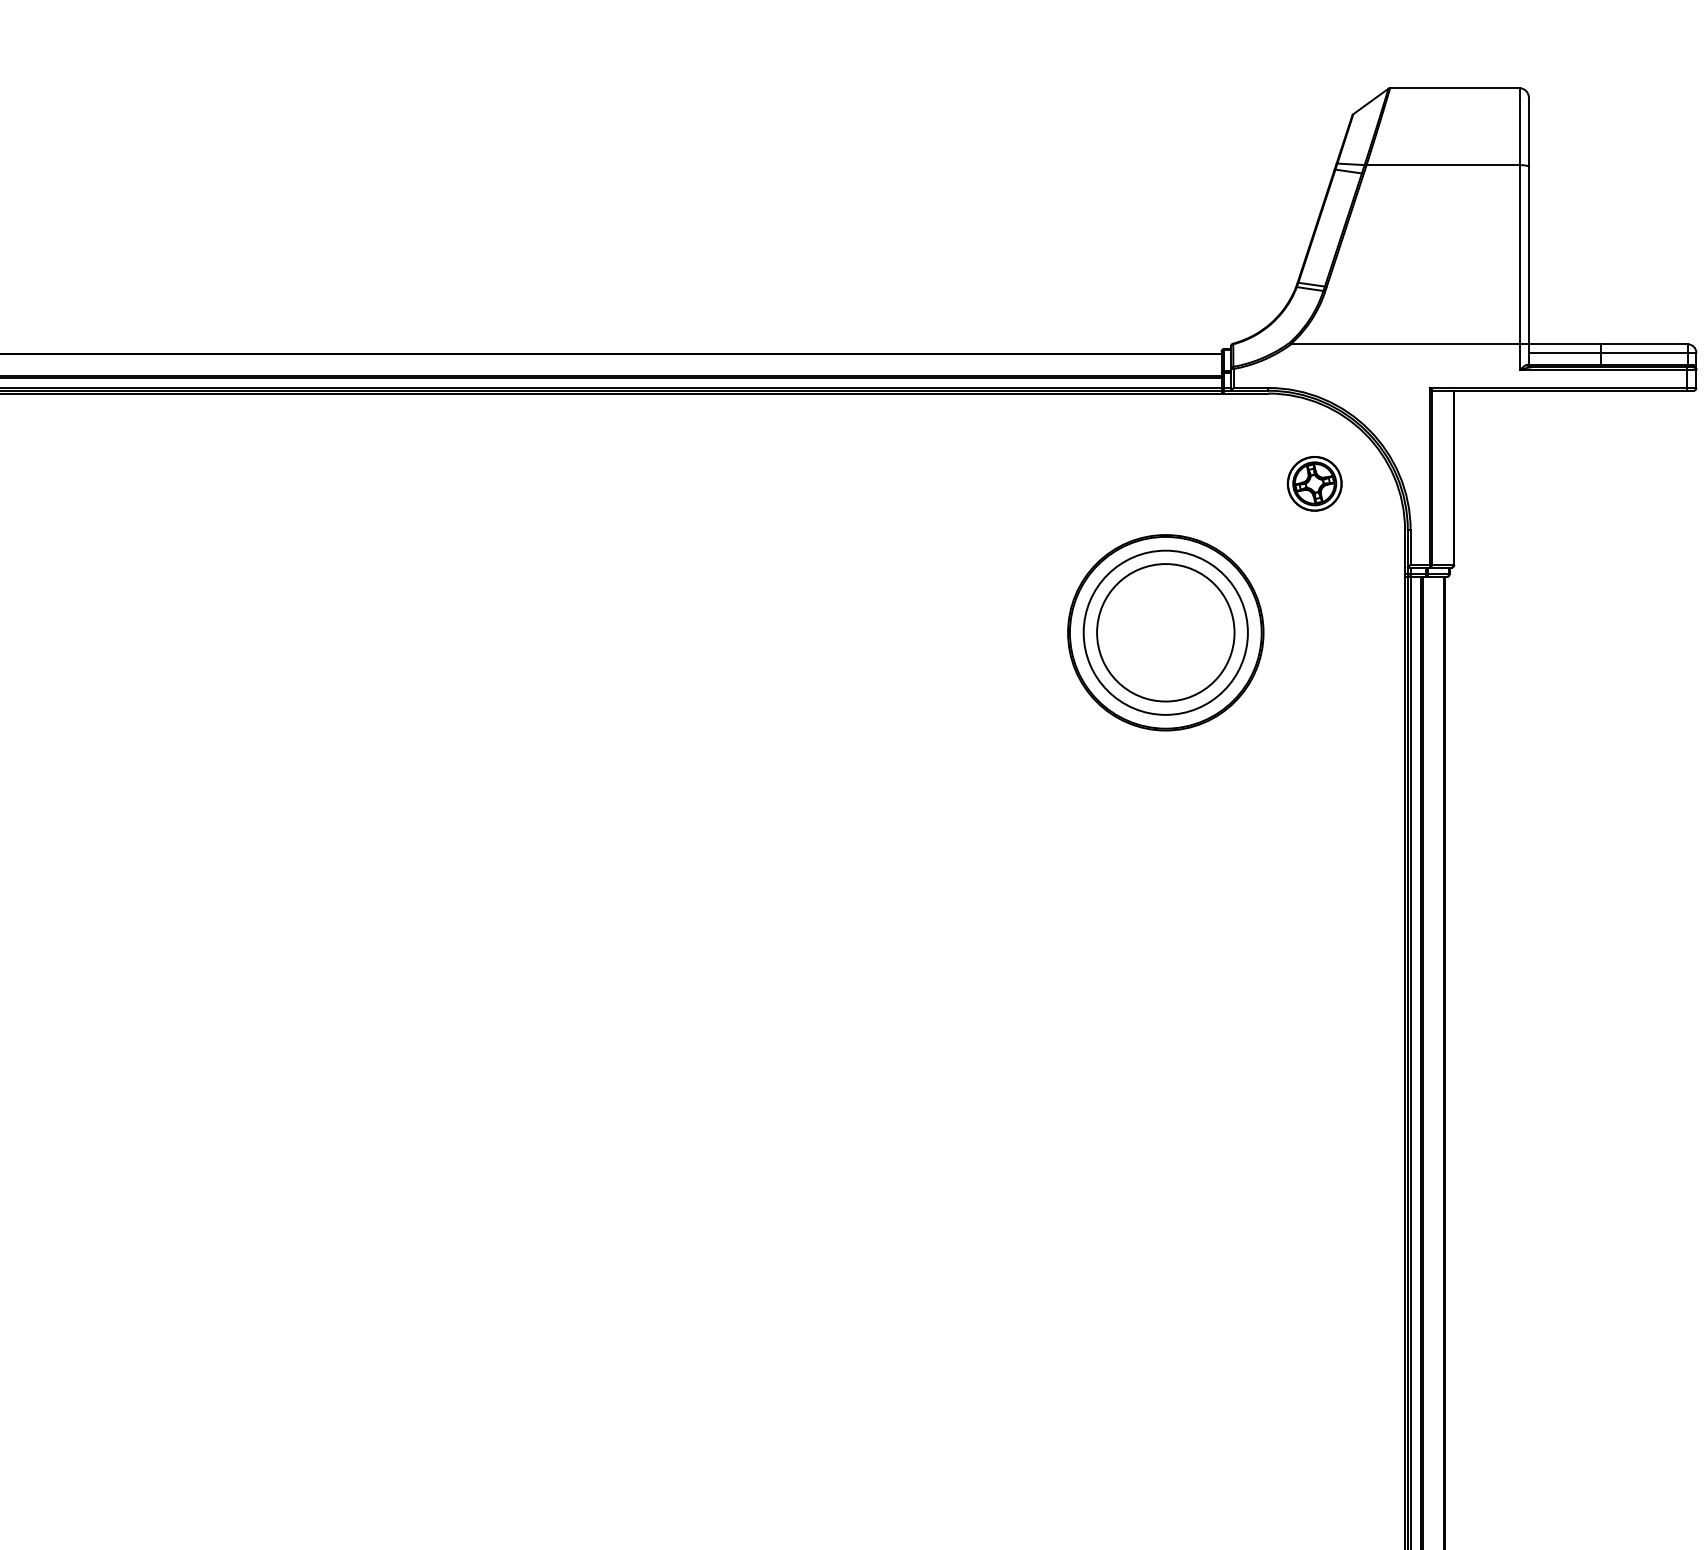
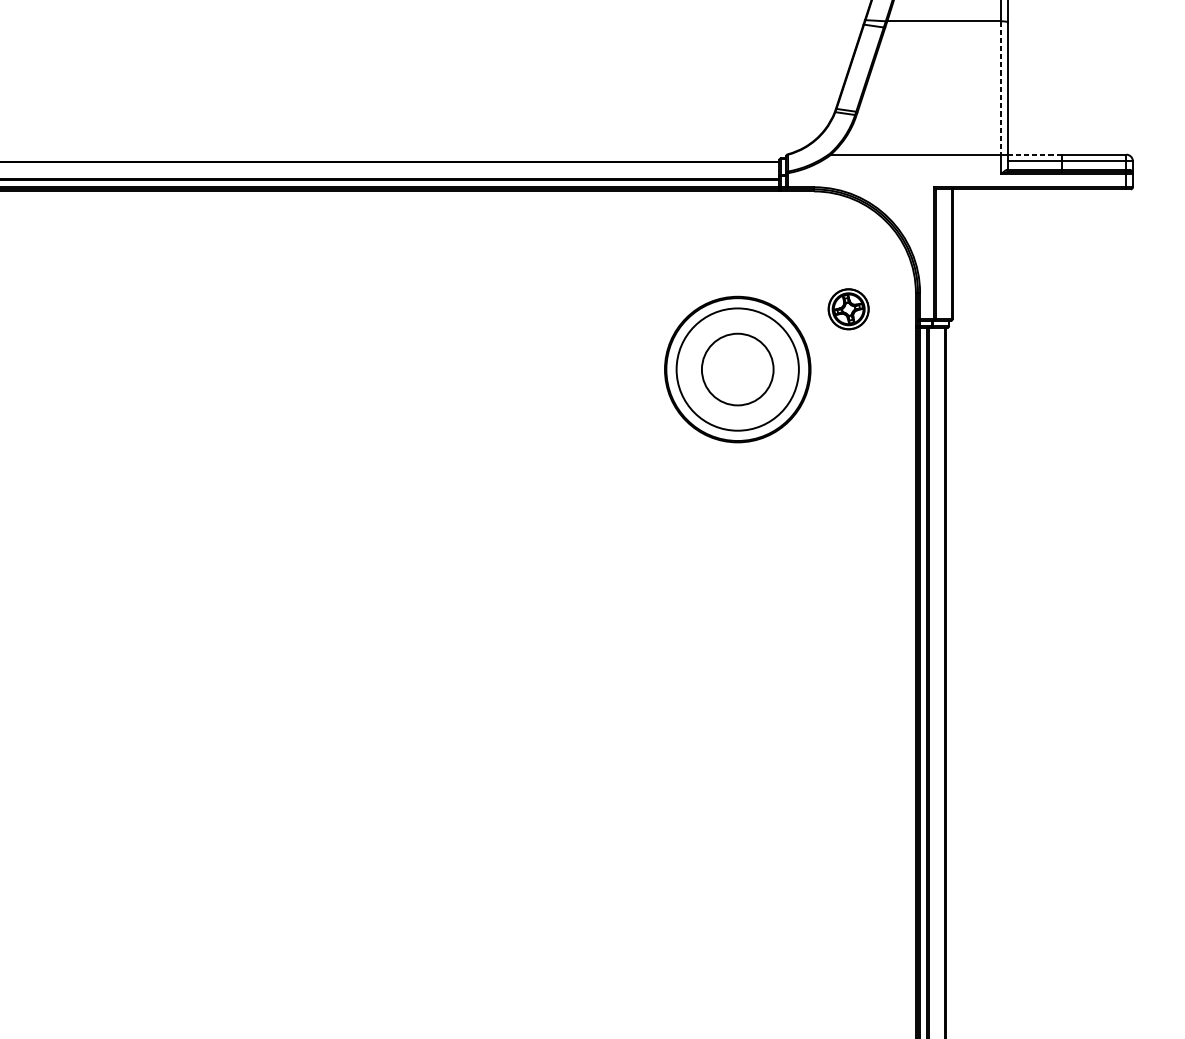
line: (1519, 254) -> (1001, 87), solid -> dashed
line: (1564, 344) -> (1034, 154), solid -> dashed
part: (1314, 483) -> (848, 309), moved
circle: (1165, 632) -> (737, 369), size x0.7

